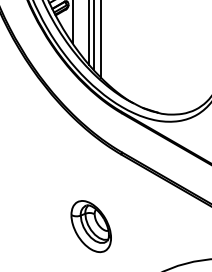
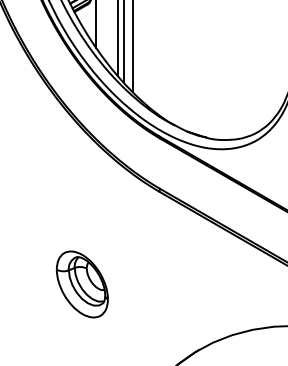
part: (90, 226) -> (81, 284), moved

